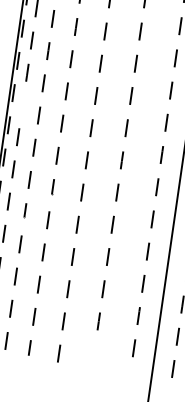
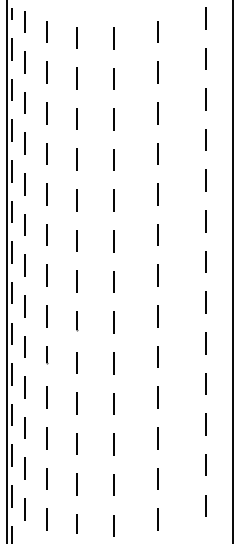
line: (22, 104) -> (24, 224), added
line: (94, 353) -> (157, 519), added

